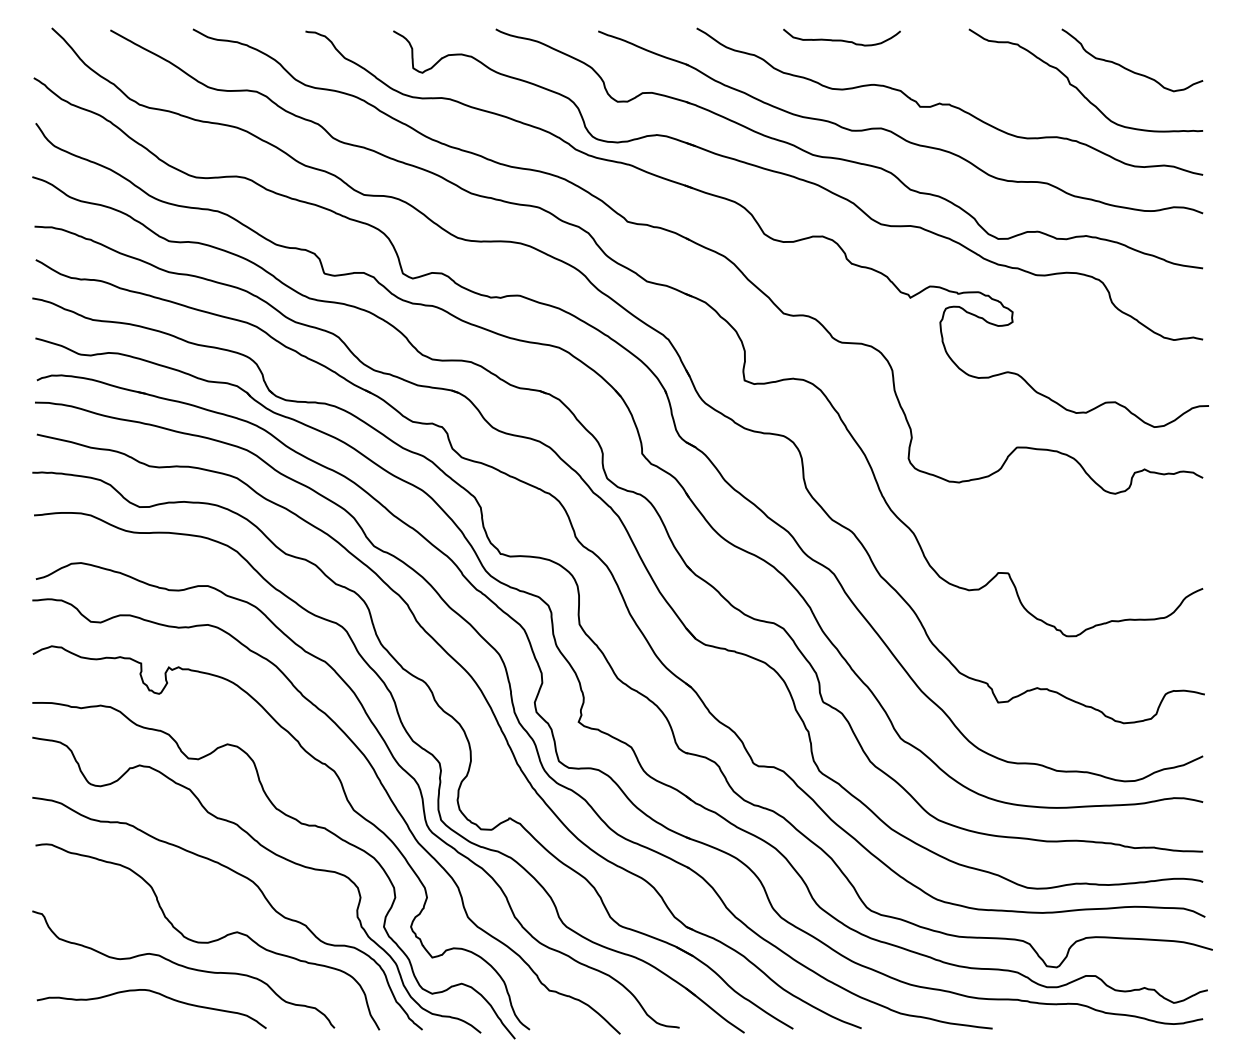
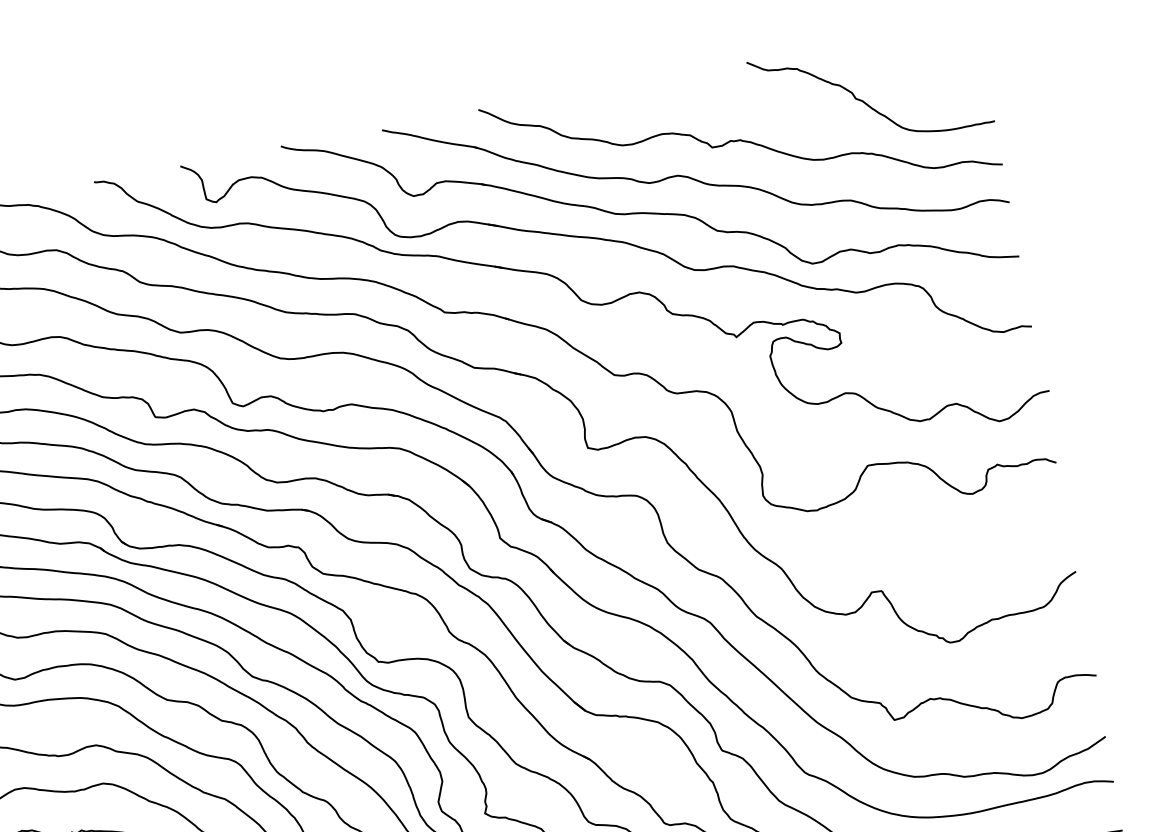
curve: (841, 39) -> (622, 95), removed
curve: (1130, 69) -> (912, 73), removed

